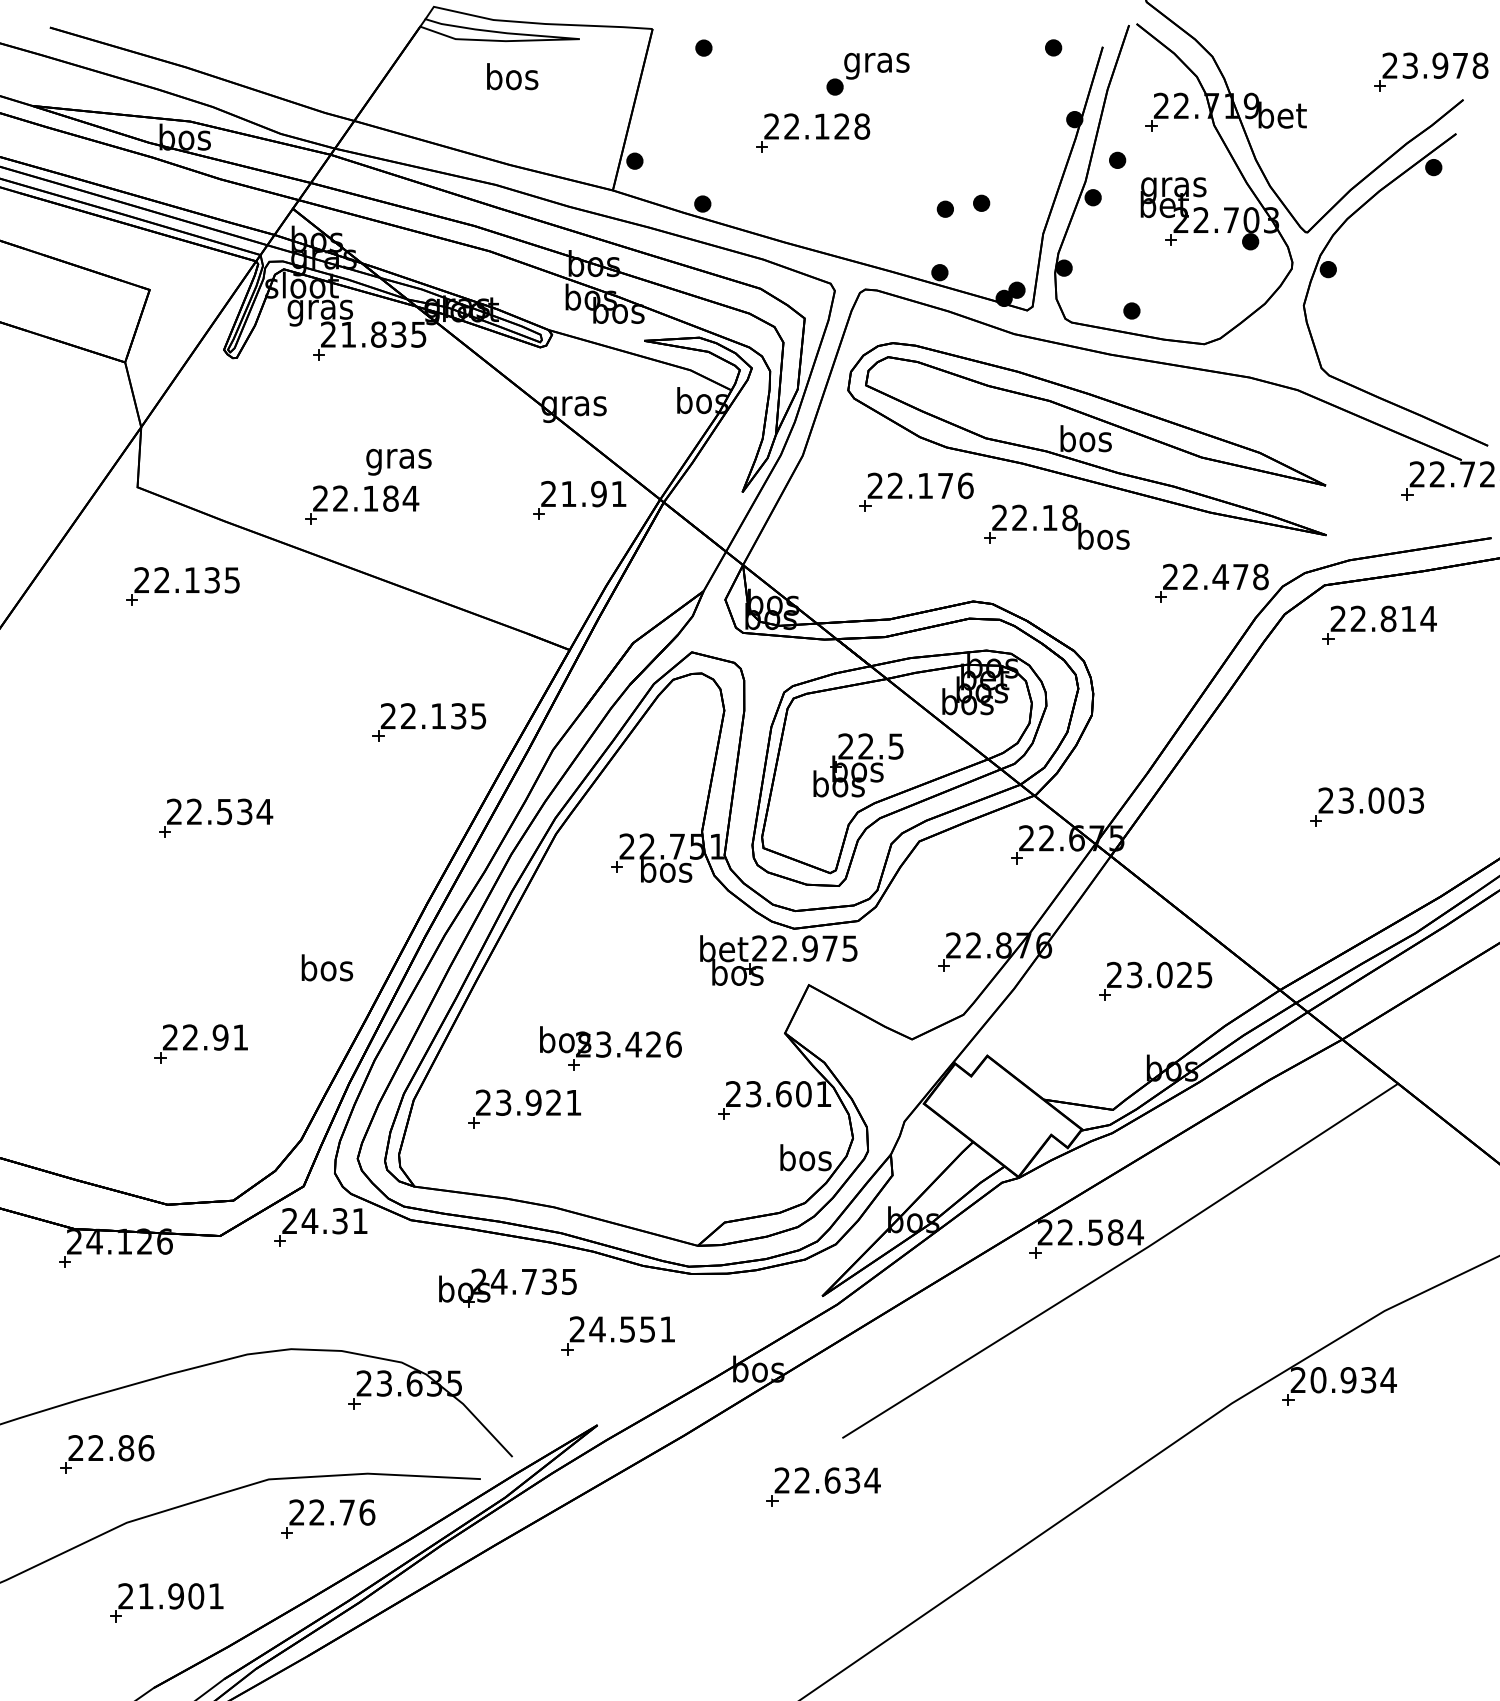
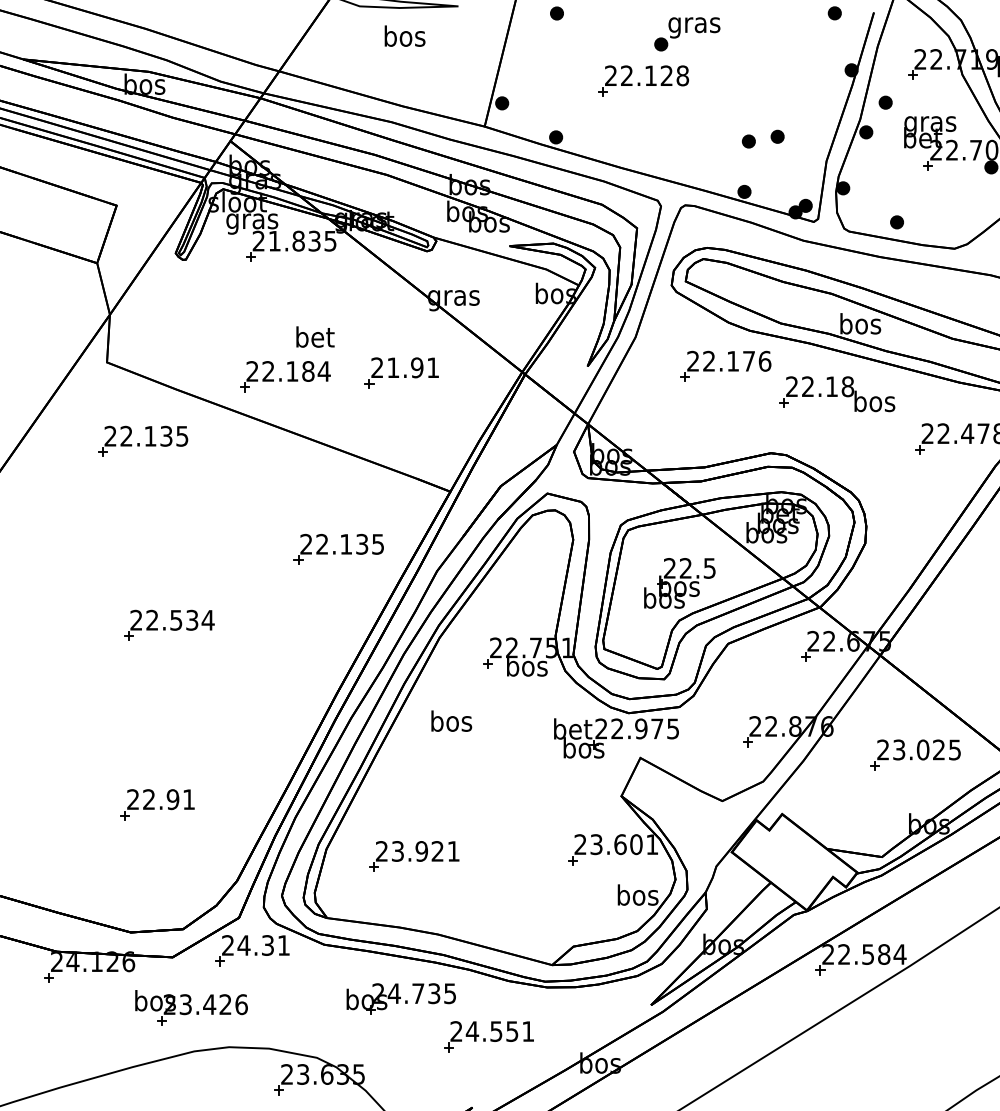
text: (398, 458) -> (314, 339), gras -> bet
part: (579, 500) -> (401, 372), moved
text: (327, 967) -> (451, 720), moved
part: (610, 1048) -> (191, 1007), moved

